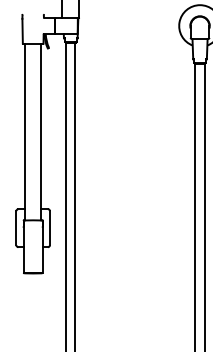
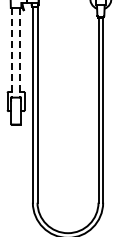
line: (24, 131) -> (11, 52), solid -> dashed
line: (41, 131) -> (20, 52), solid -> dashed

